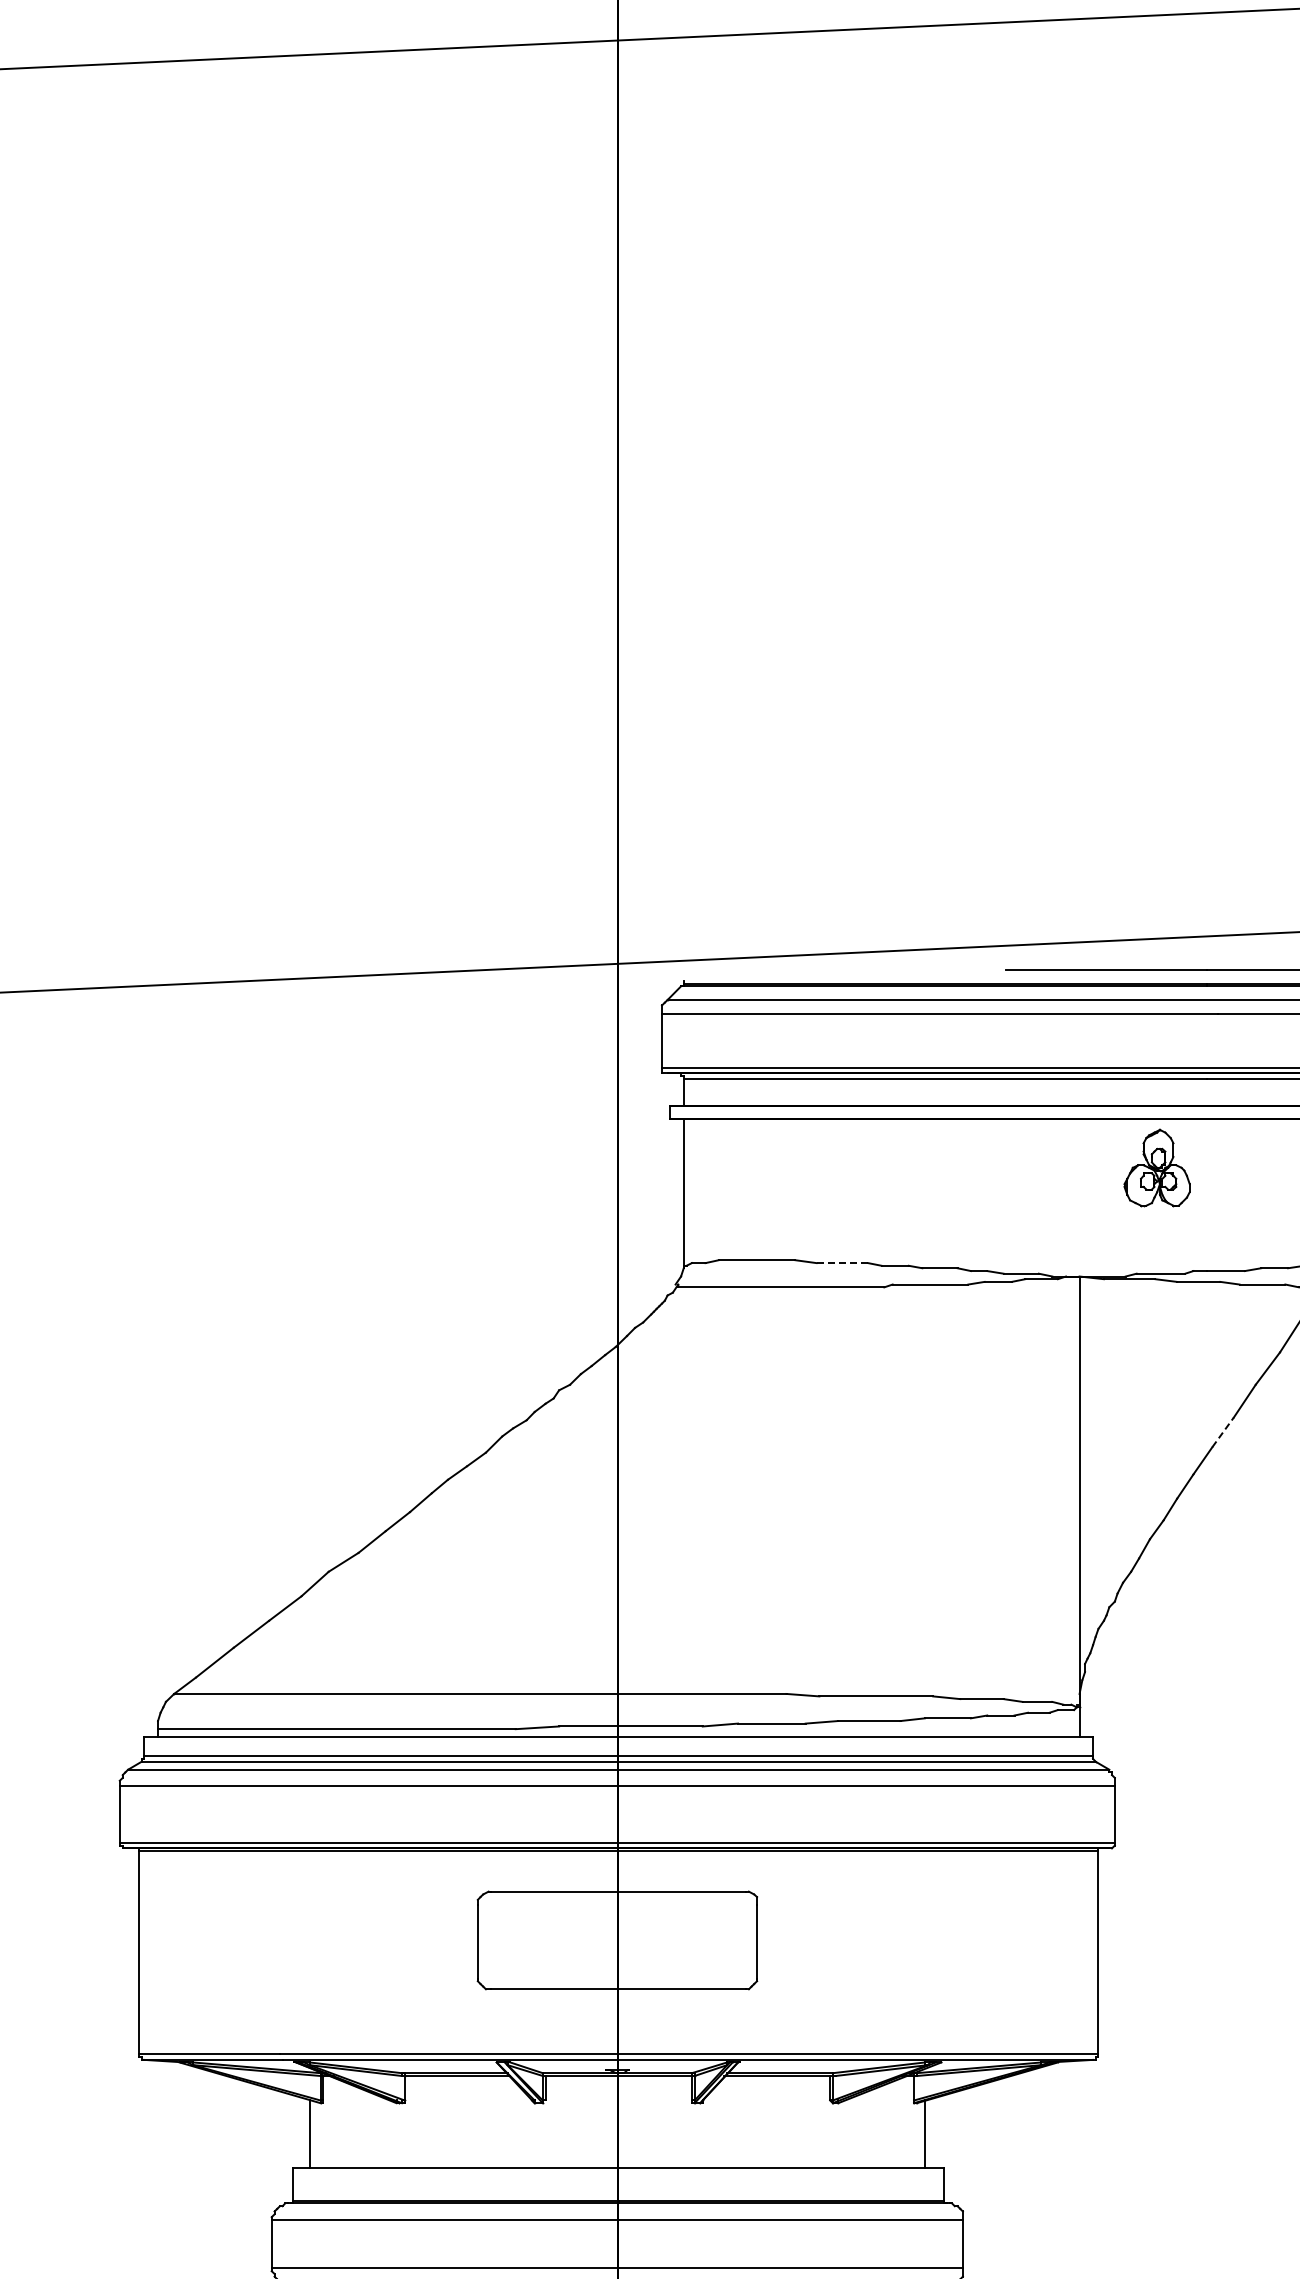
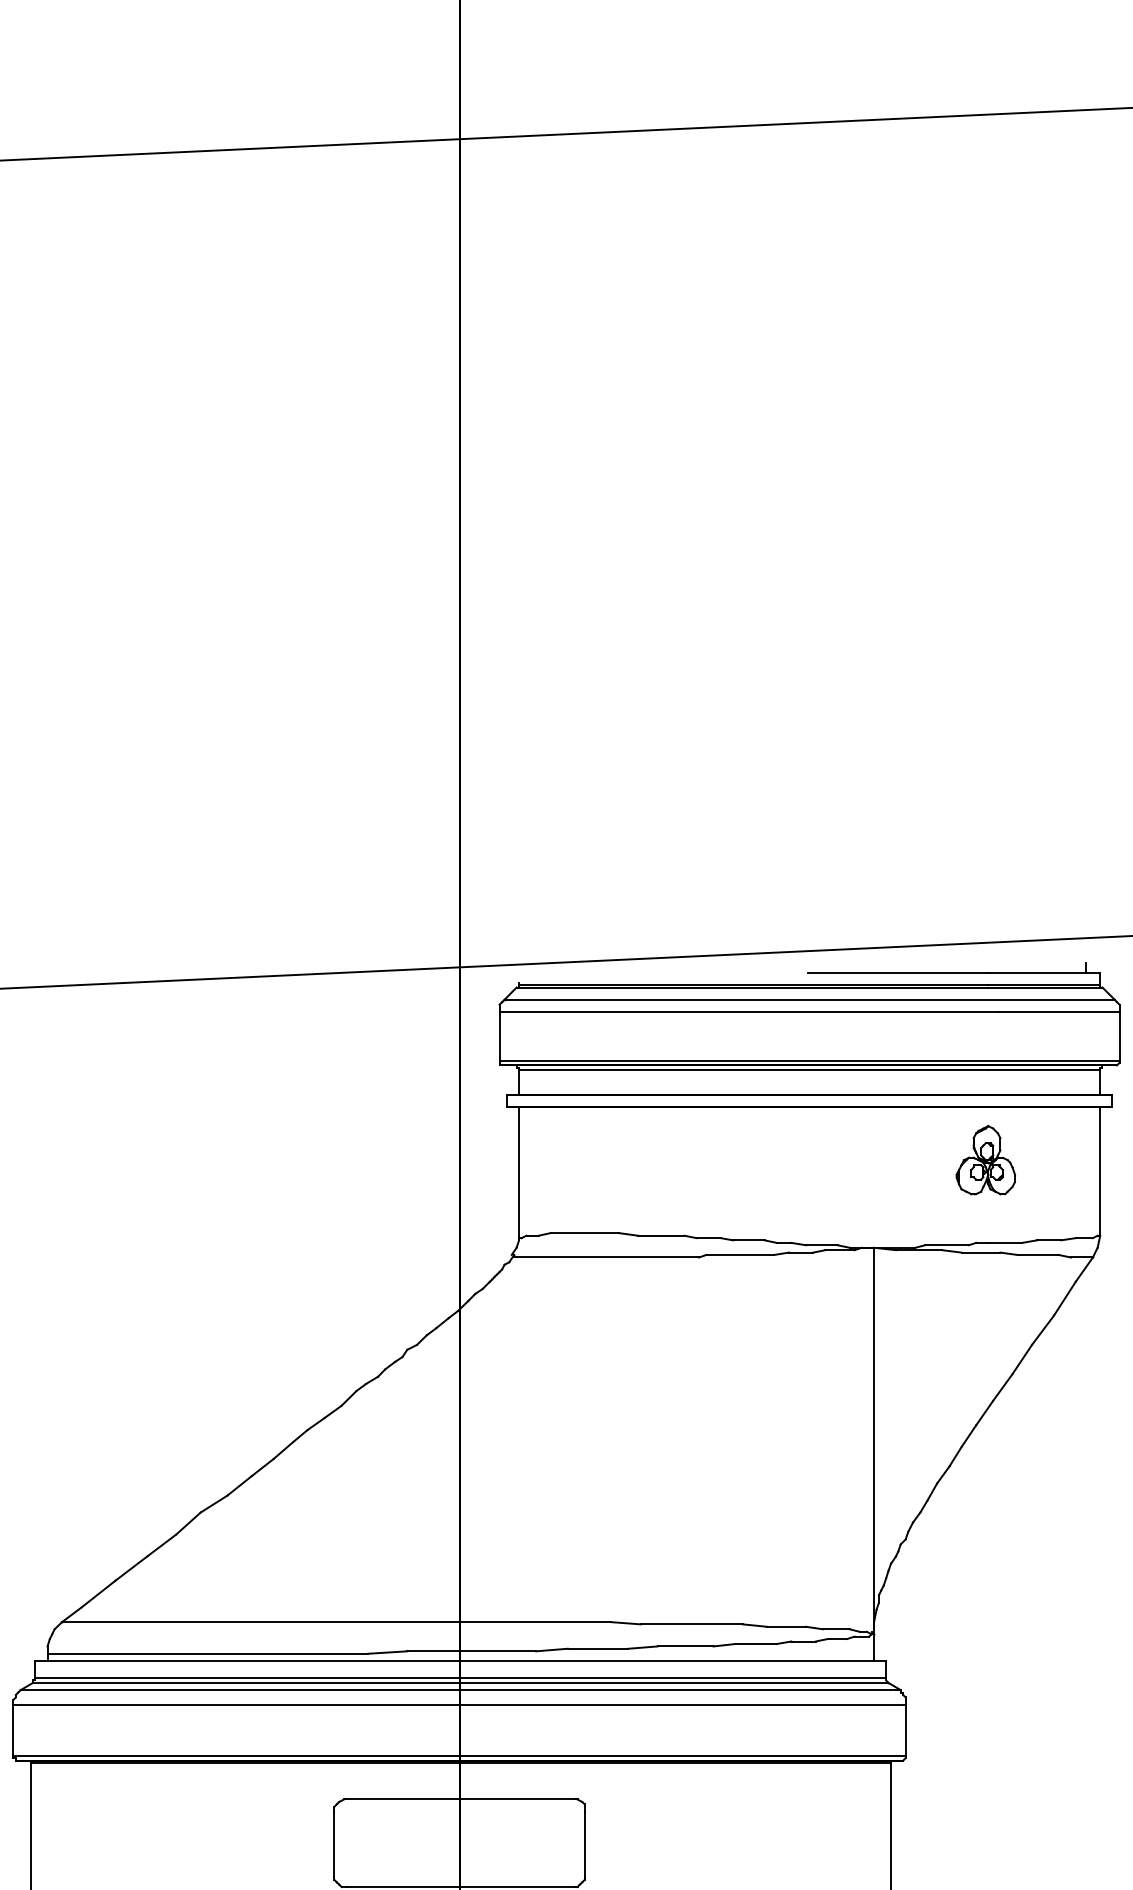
part: (1156, 1167) -> (985, 1159), moved
line: (842, 1263) -> (661, 1236), dashed -> solid
line: (1223, 1431) -> (1003, 1386), dashed -> solid

